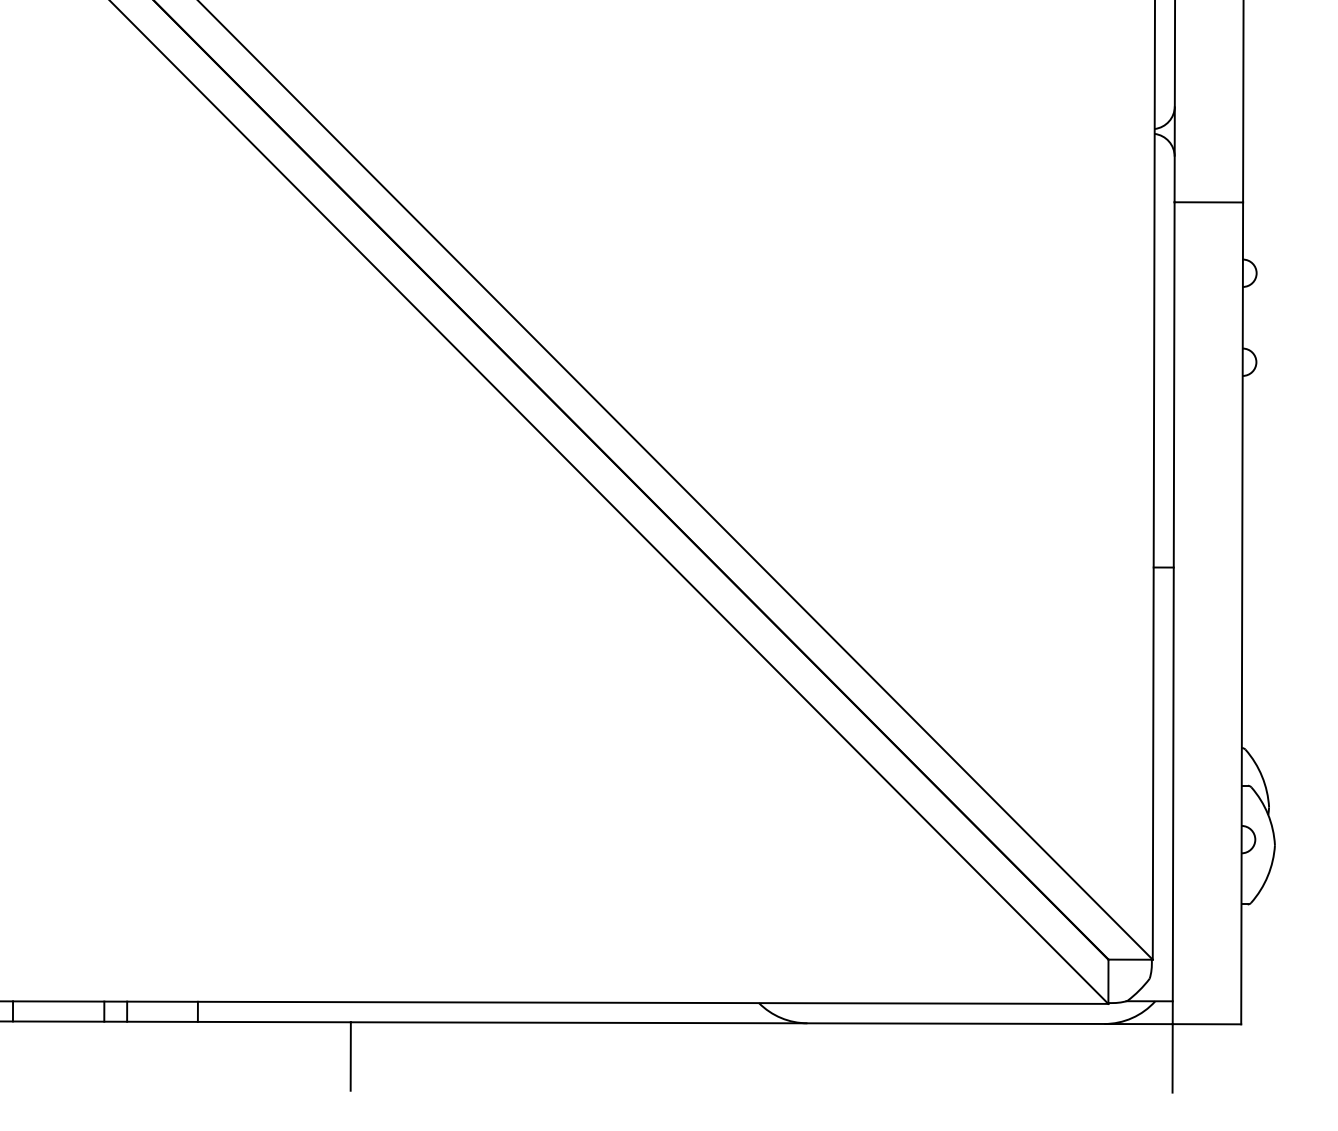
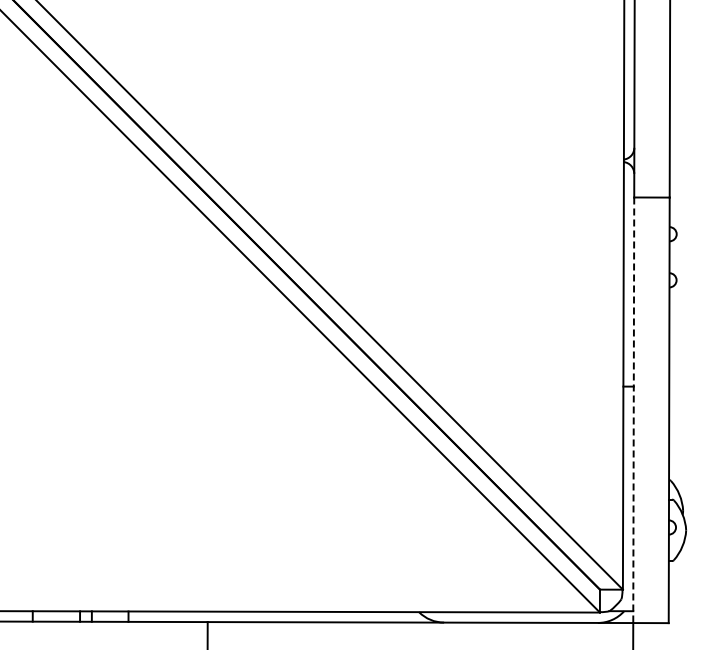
line: (1173, 613) -> (633, 410), solid -> dashed

